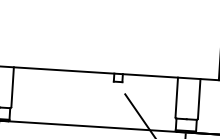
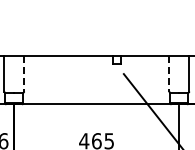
line: (12, 87) -> (24, 74), solid -> dashed
line: (176, 98) -> (169, 74), solid -> dashed

